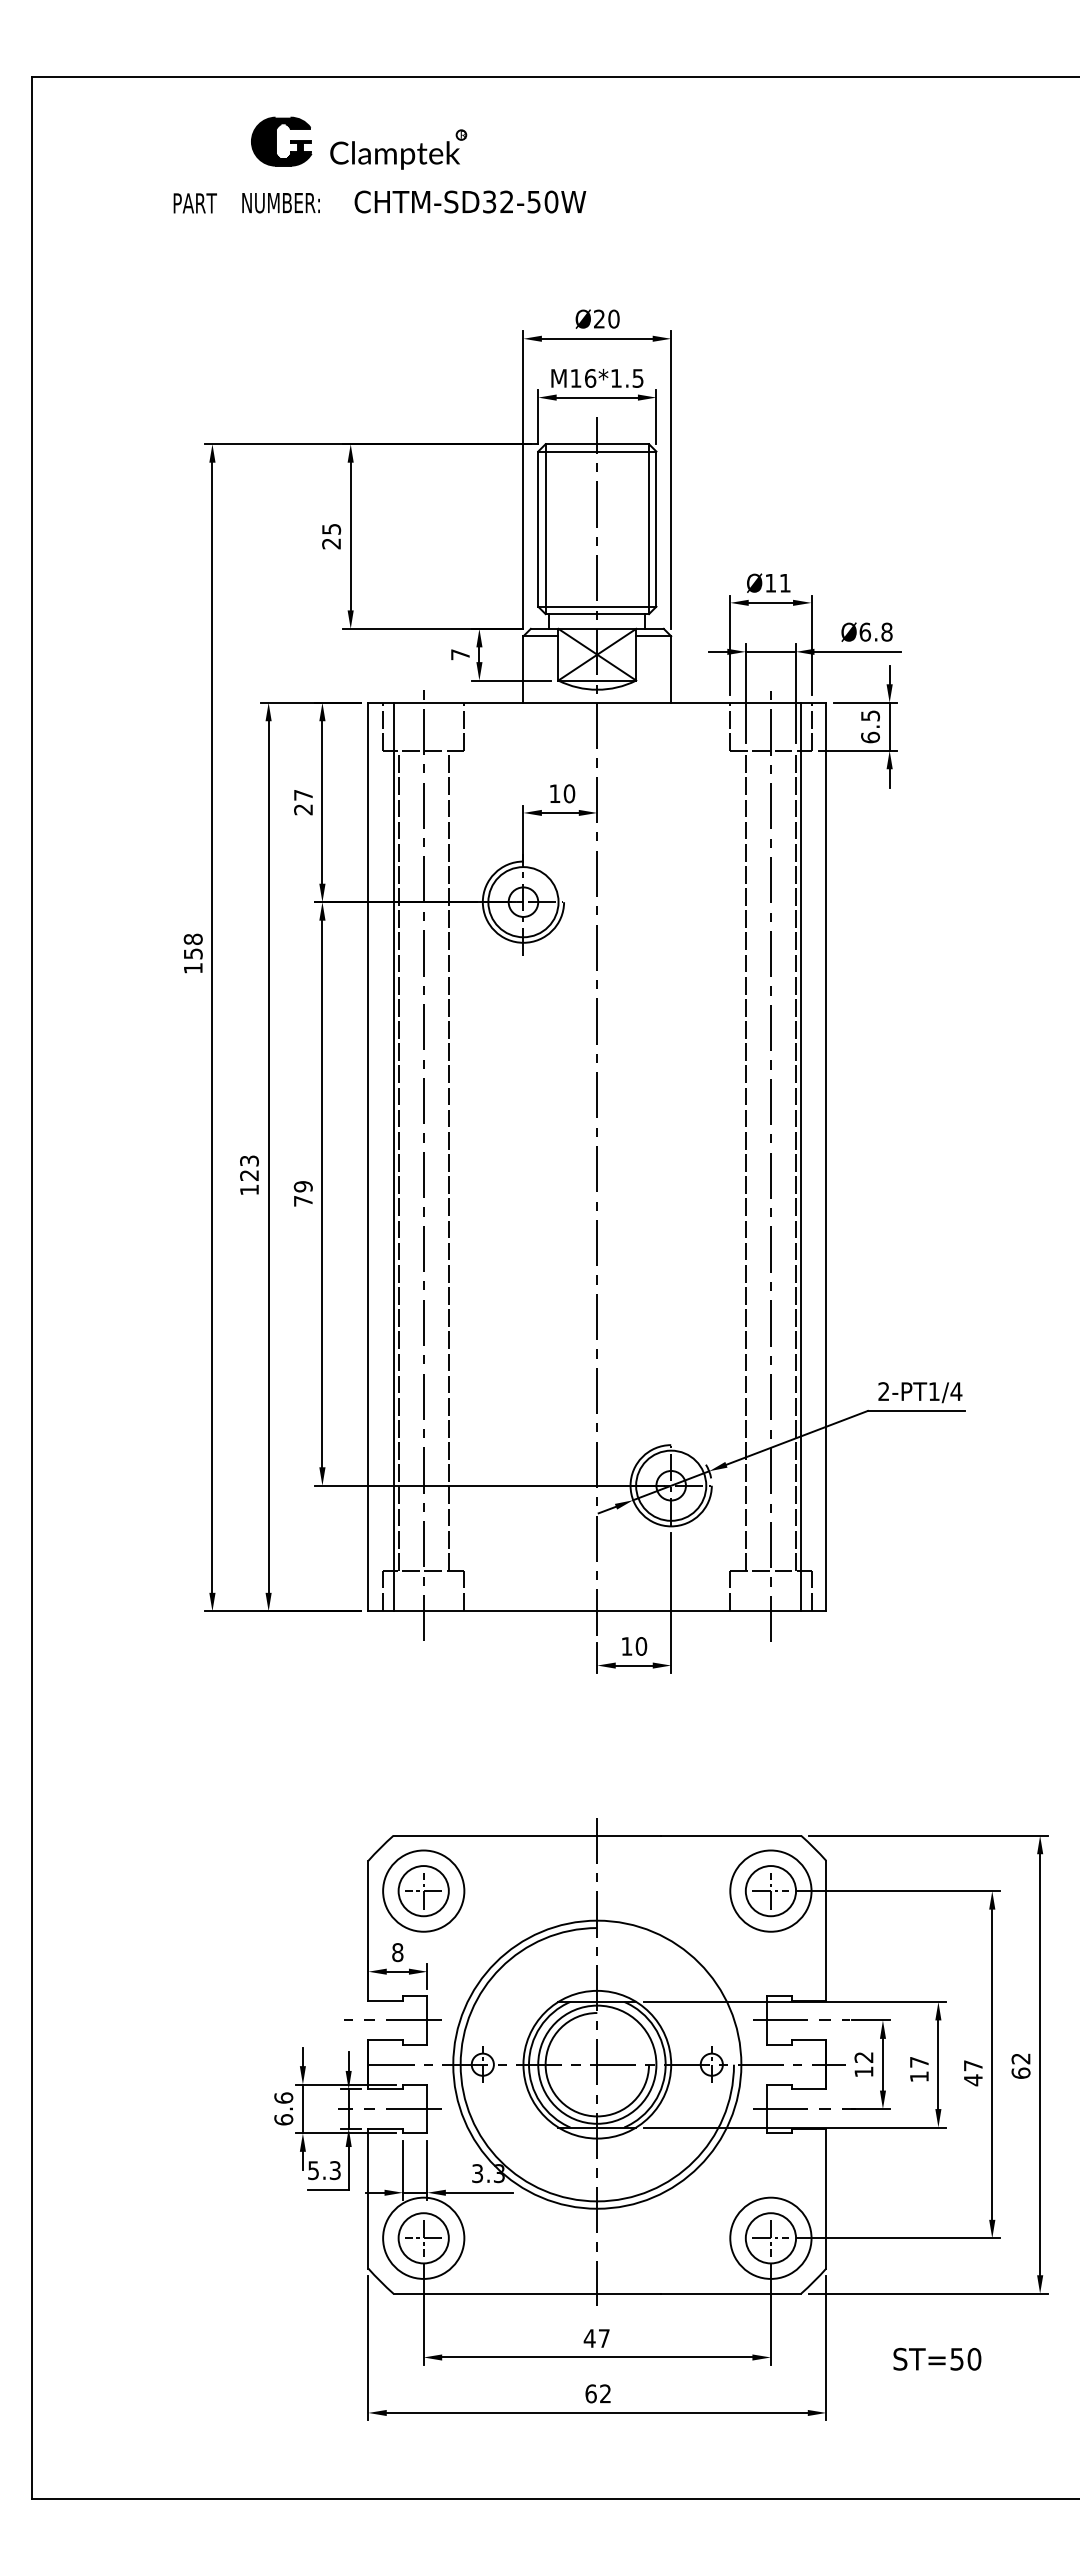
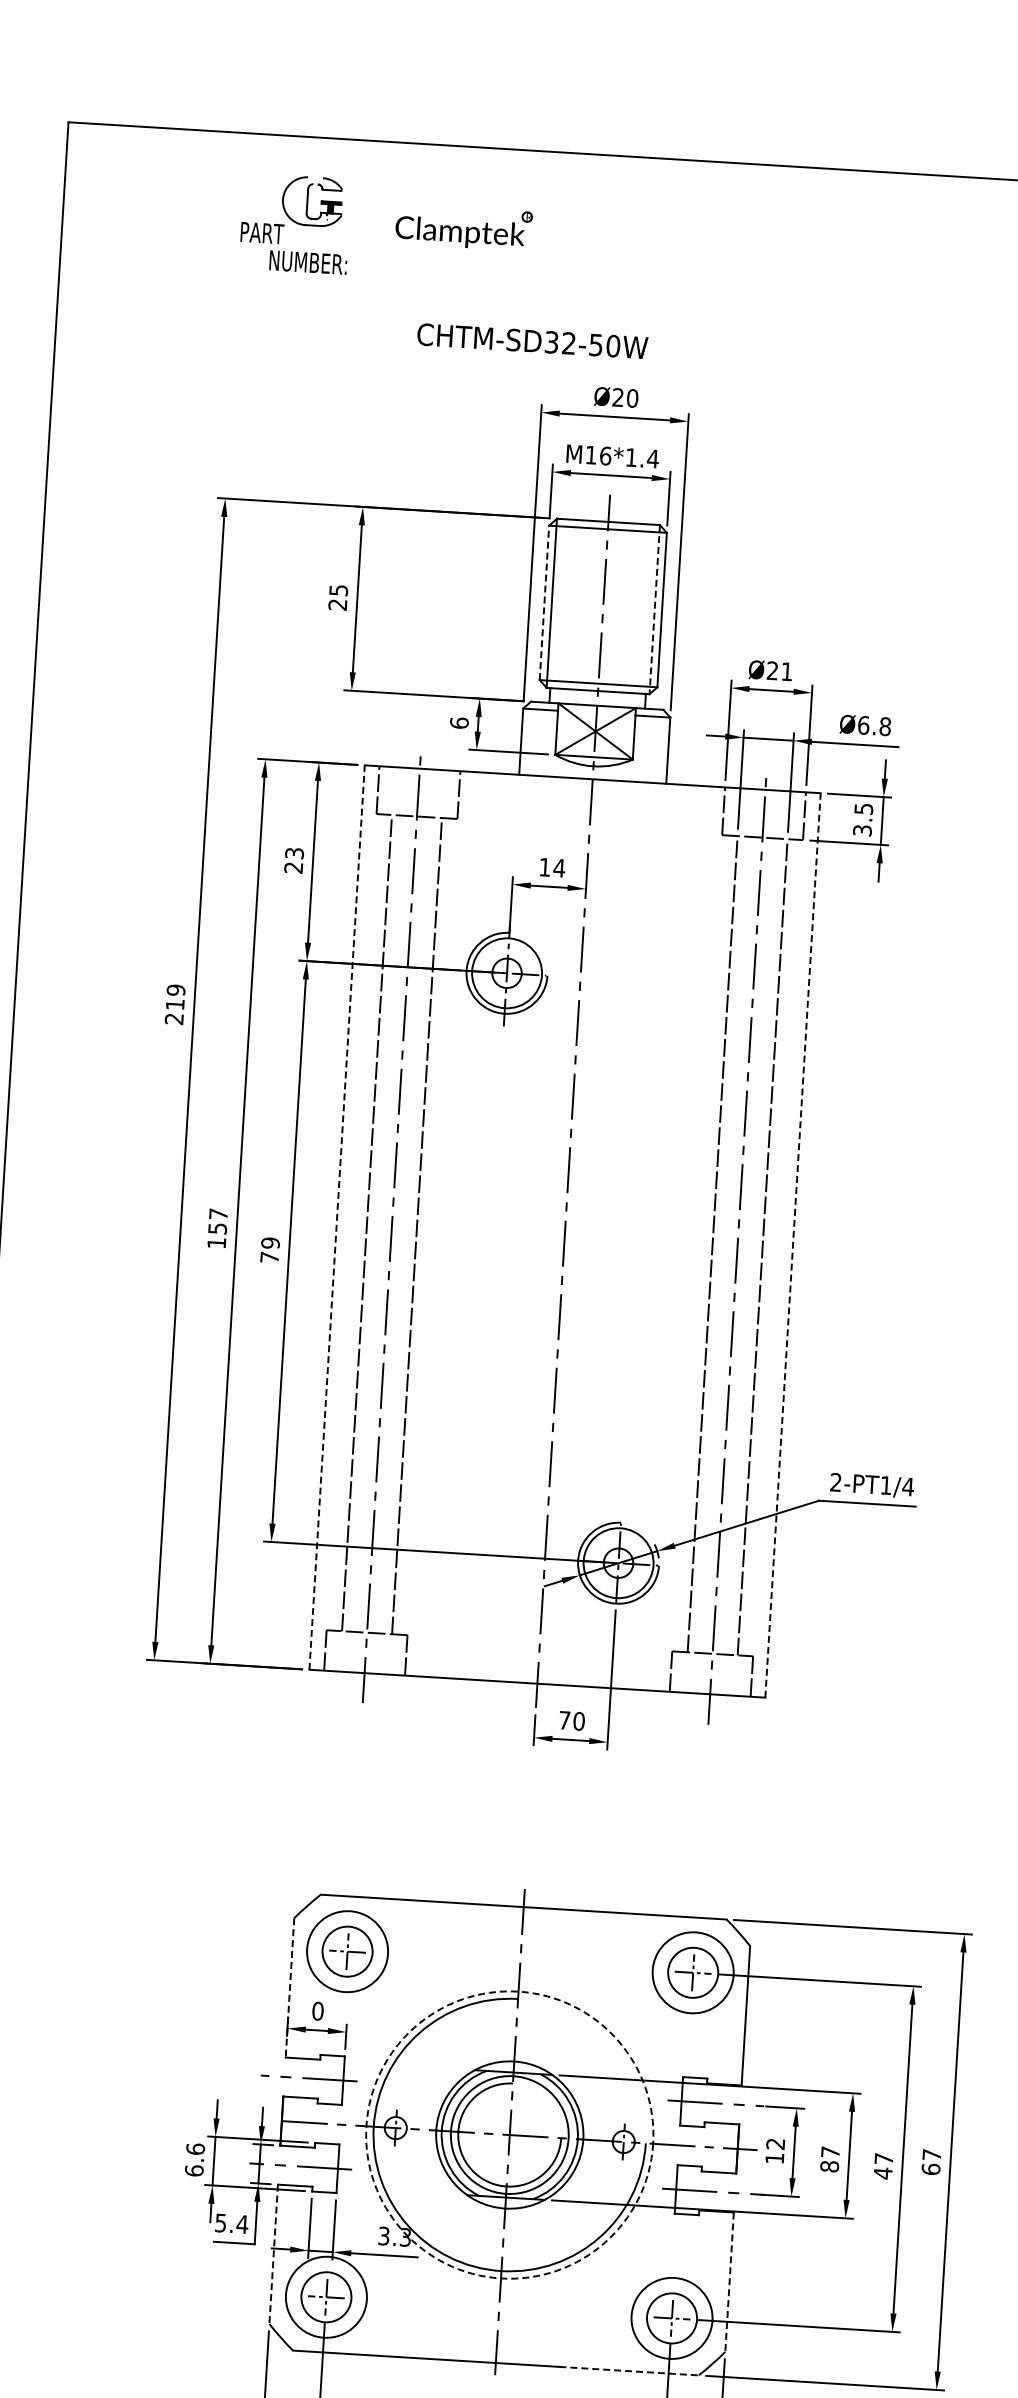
fill: (281, 141) -> (312, 201), removed
part: (398, 149) -> (463, 227), moved
text: (470, 201) -> (532, 340), moved
text: (194, 203) -> (261, 233), moved
text: (638, 378) -> (653, 459), M16*1.5 -> M16*1.4
line: (538, 529) -> (544, 603), solid -> dashed
line: (649, 529) -> (655, 610), solid -> dashed
text: (770, 582) -> (772, 670), Ø11 -> Ø21
text: (460, 654) -> (459, 722), 7 -> 6
text: (870, 737) -> (862, 830), 6.5 -> 3.5
text: (569, 793) -> (559, 867), 10 -> 14
text: (303, 794) -> (294, 852), 27 -> 23
text: (192, 953) -> (174, 1004), 158 -> 219
line: (368, 1156) -> (337, 1217), solid -> dashed
line: (393, 1156) -> (362, 1218), removed
line: (801, 1156) -> (768, 1243), removed
line: (826, 1156) -> (793, 1244), solid -> dashed
text: (249, 1167) -> (218, 1220), 123 -> 157
text: (626, 1646) -> (564, 1720), 10 -> 70
line: (368, 1930) -> (290, 1987), solid -> dashed
text: (397, 1952) -> (317, 2011), 8 -> 0
text: (1020, 2058) -> (931, 2154), 62 -> 67
circle: (597, 2064) -> (509, 2134), solid -> dashed
text: (918, 2076) -> (828, 2166), 17 -> 87
text: (335, 2170) -> (242, 2224), 5.3 -> 5.4
line: (368, 2198) -> (273, 2254), solid -> dashed
line: (826, 2198) -> (729, 2282), solid -> dashed
line: (731, 2293) -> (629, 2370), solid -> dashed

